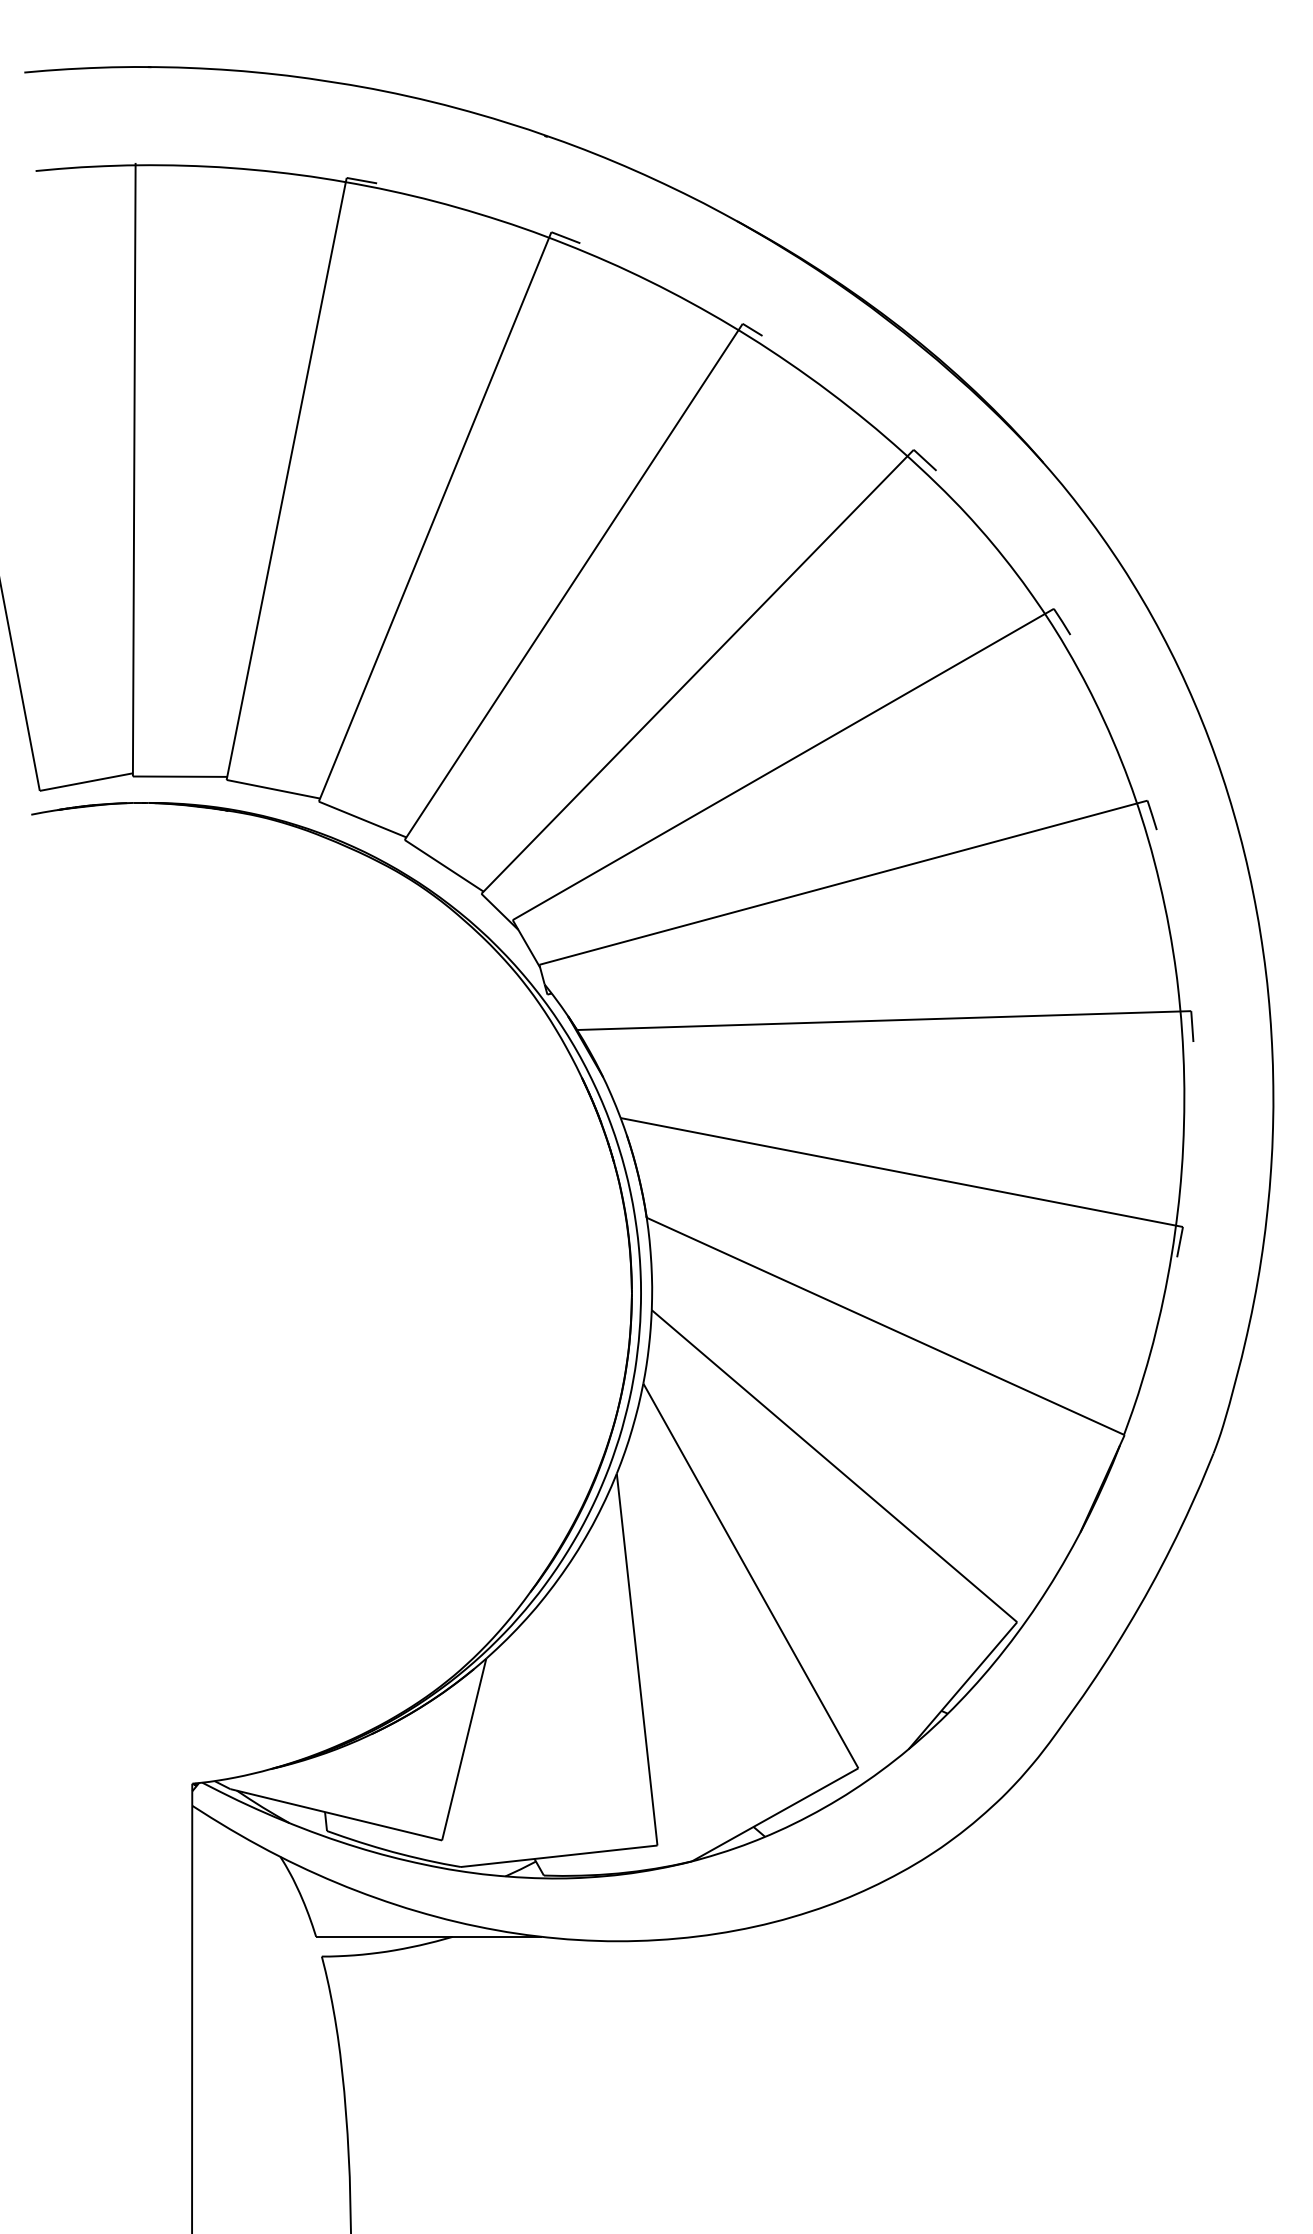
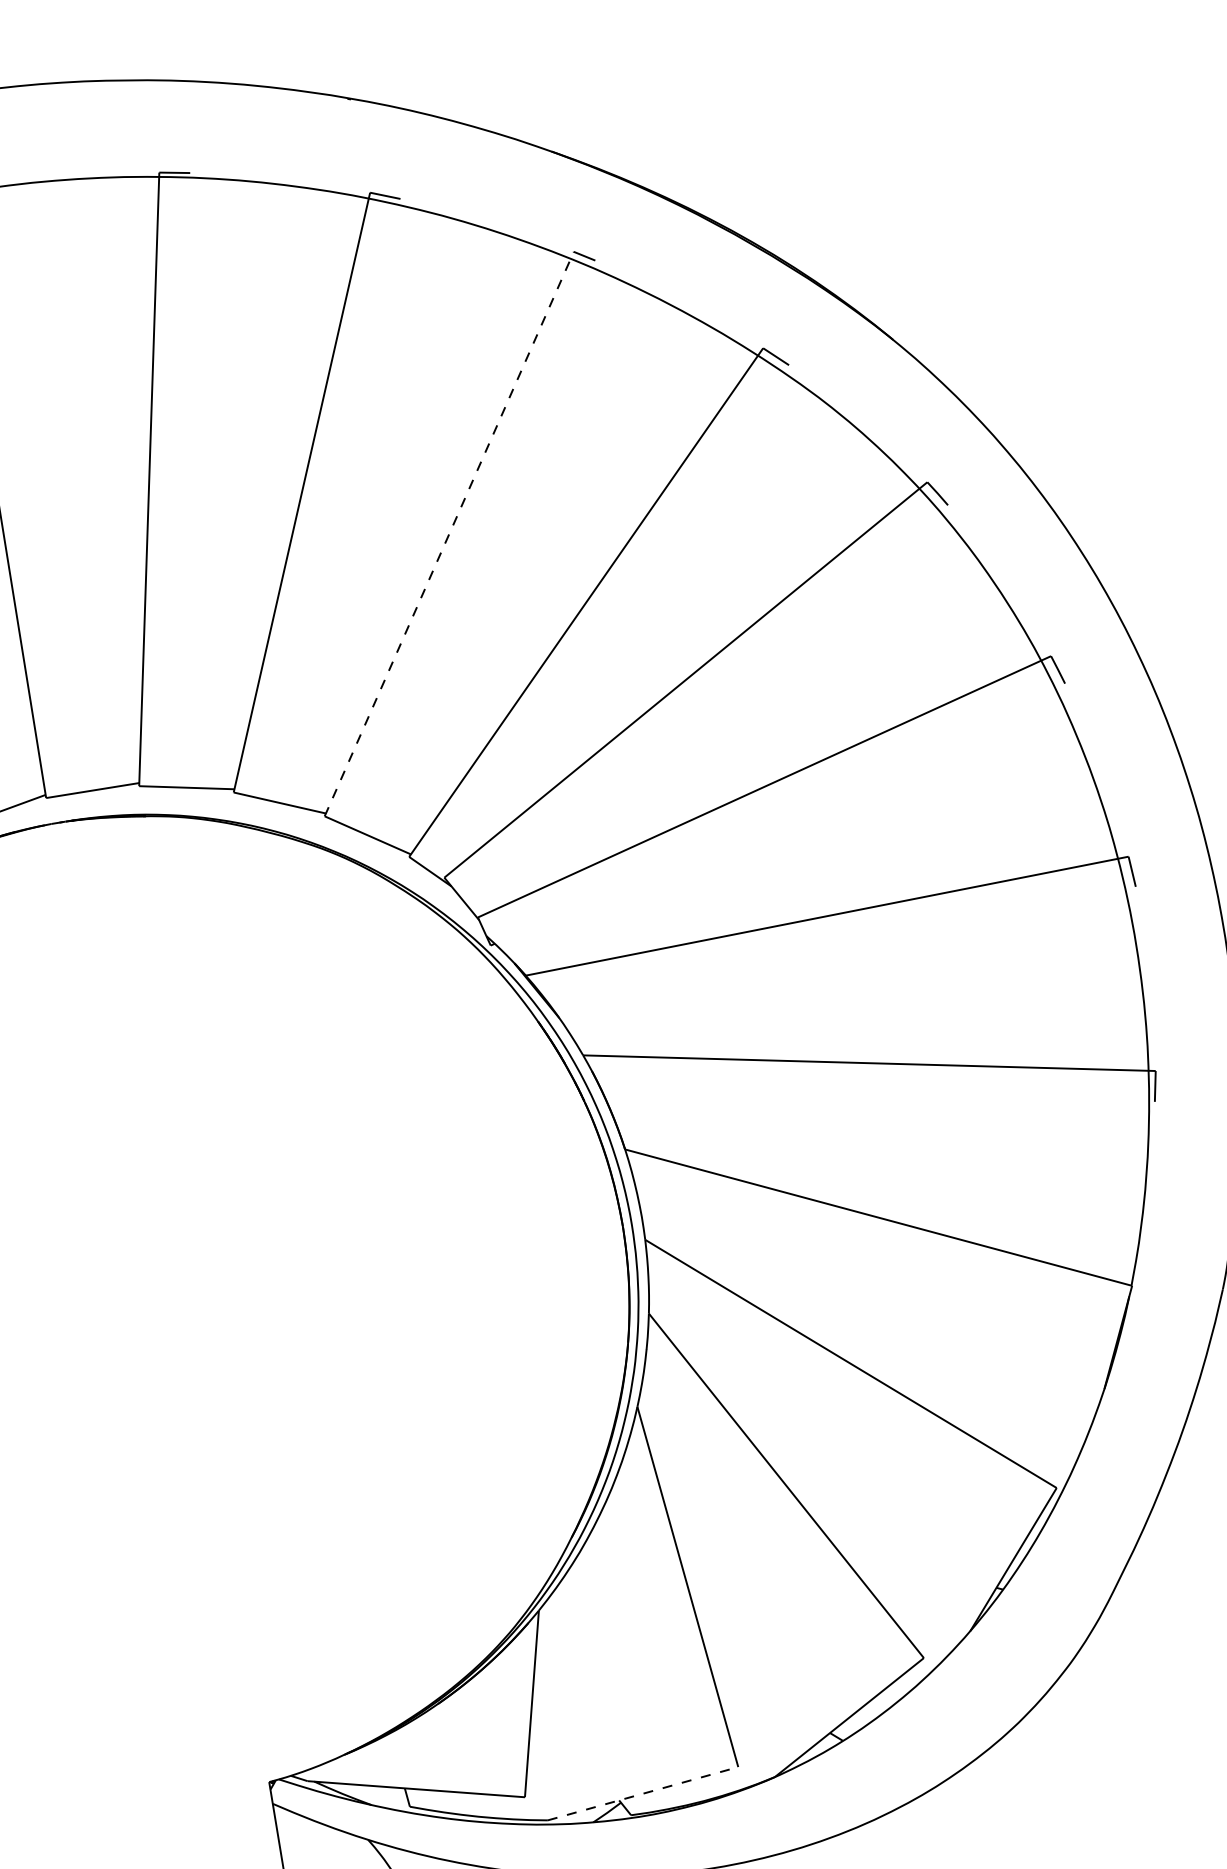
line: (573, 581) -> (448, 533), solid -> dashed
line: (559, 1856) -> (643, 1793), solid -> dashed

